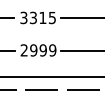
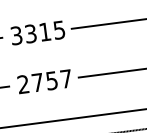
text: (43, 50) -> (52, 80), 2999 -> 2757

